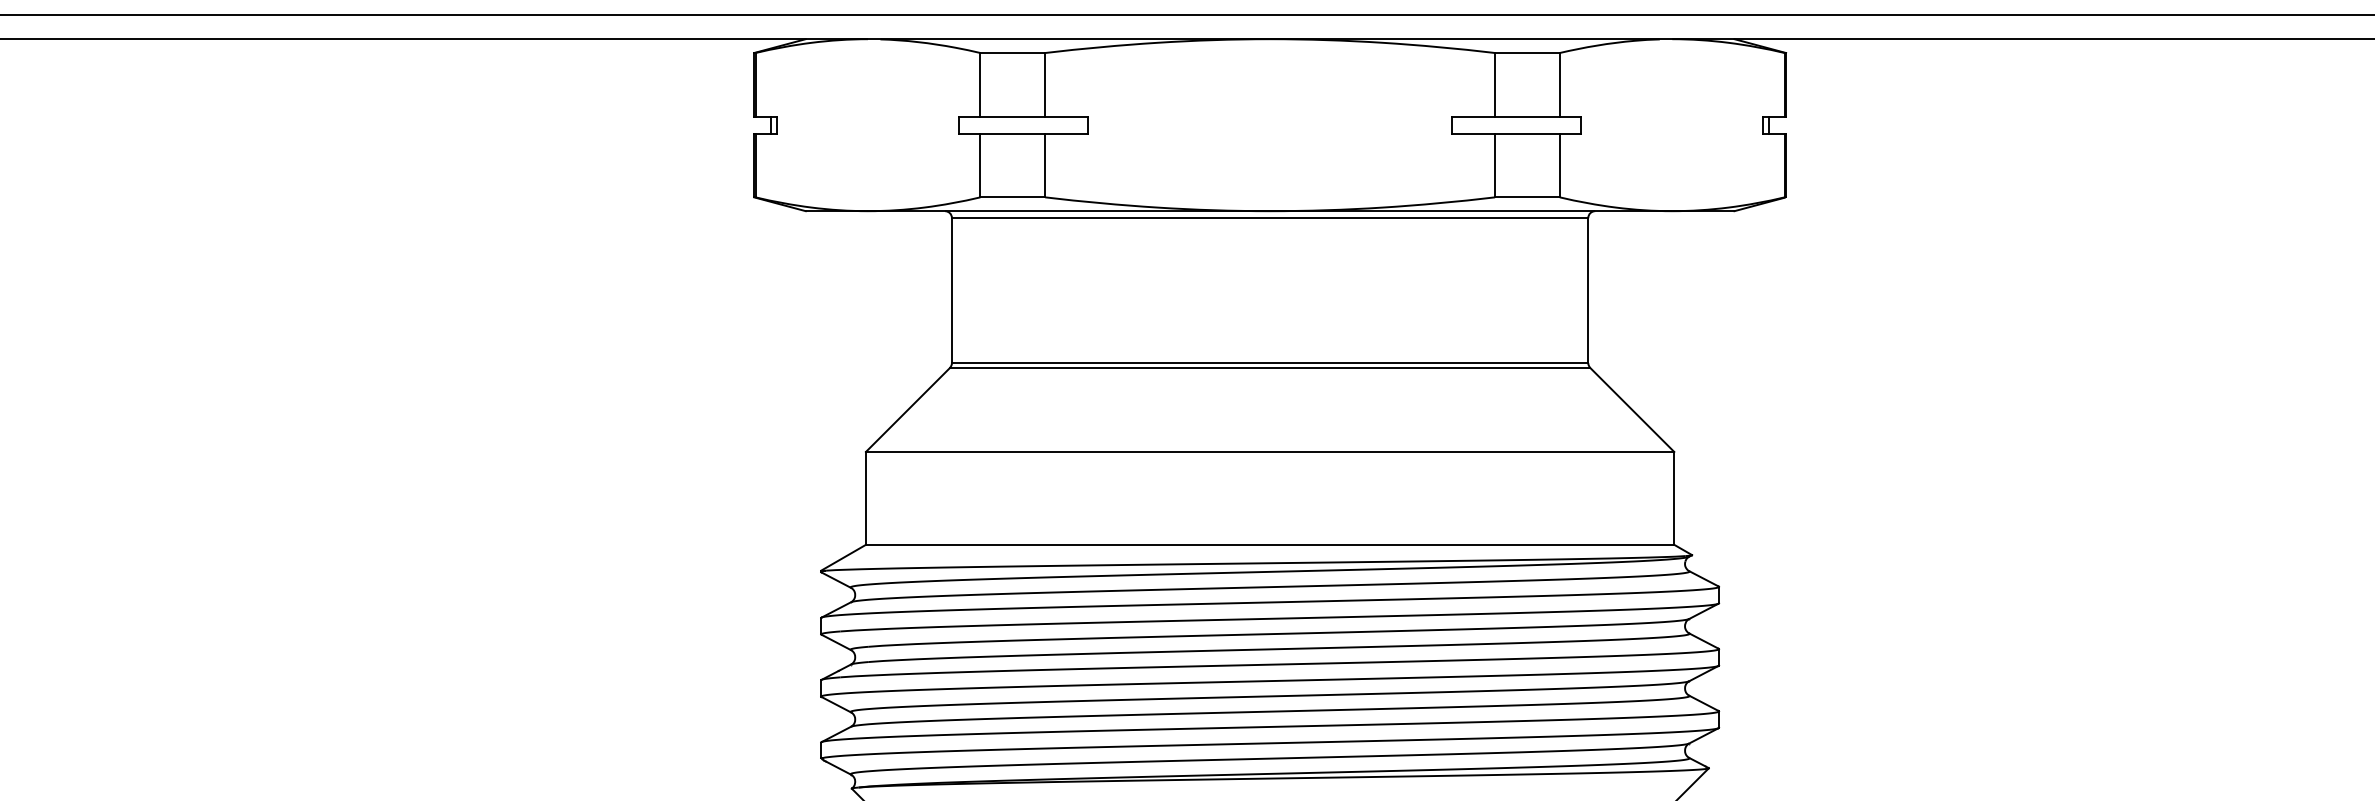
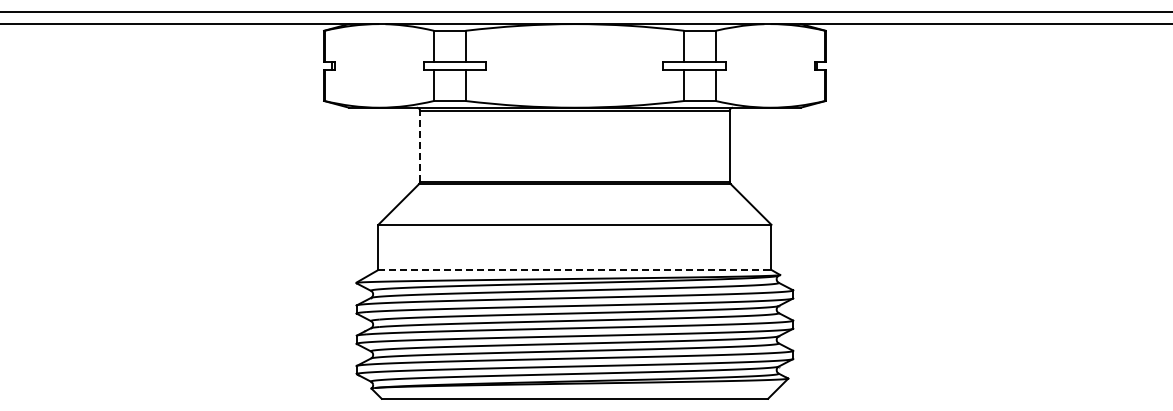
line: (952, 288) -> (420, 145), solid -> dashed
line: (1269, 543) -> (574, 269), solid -> dashed

